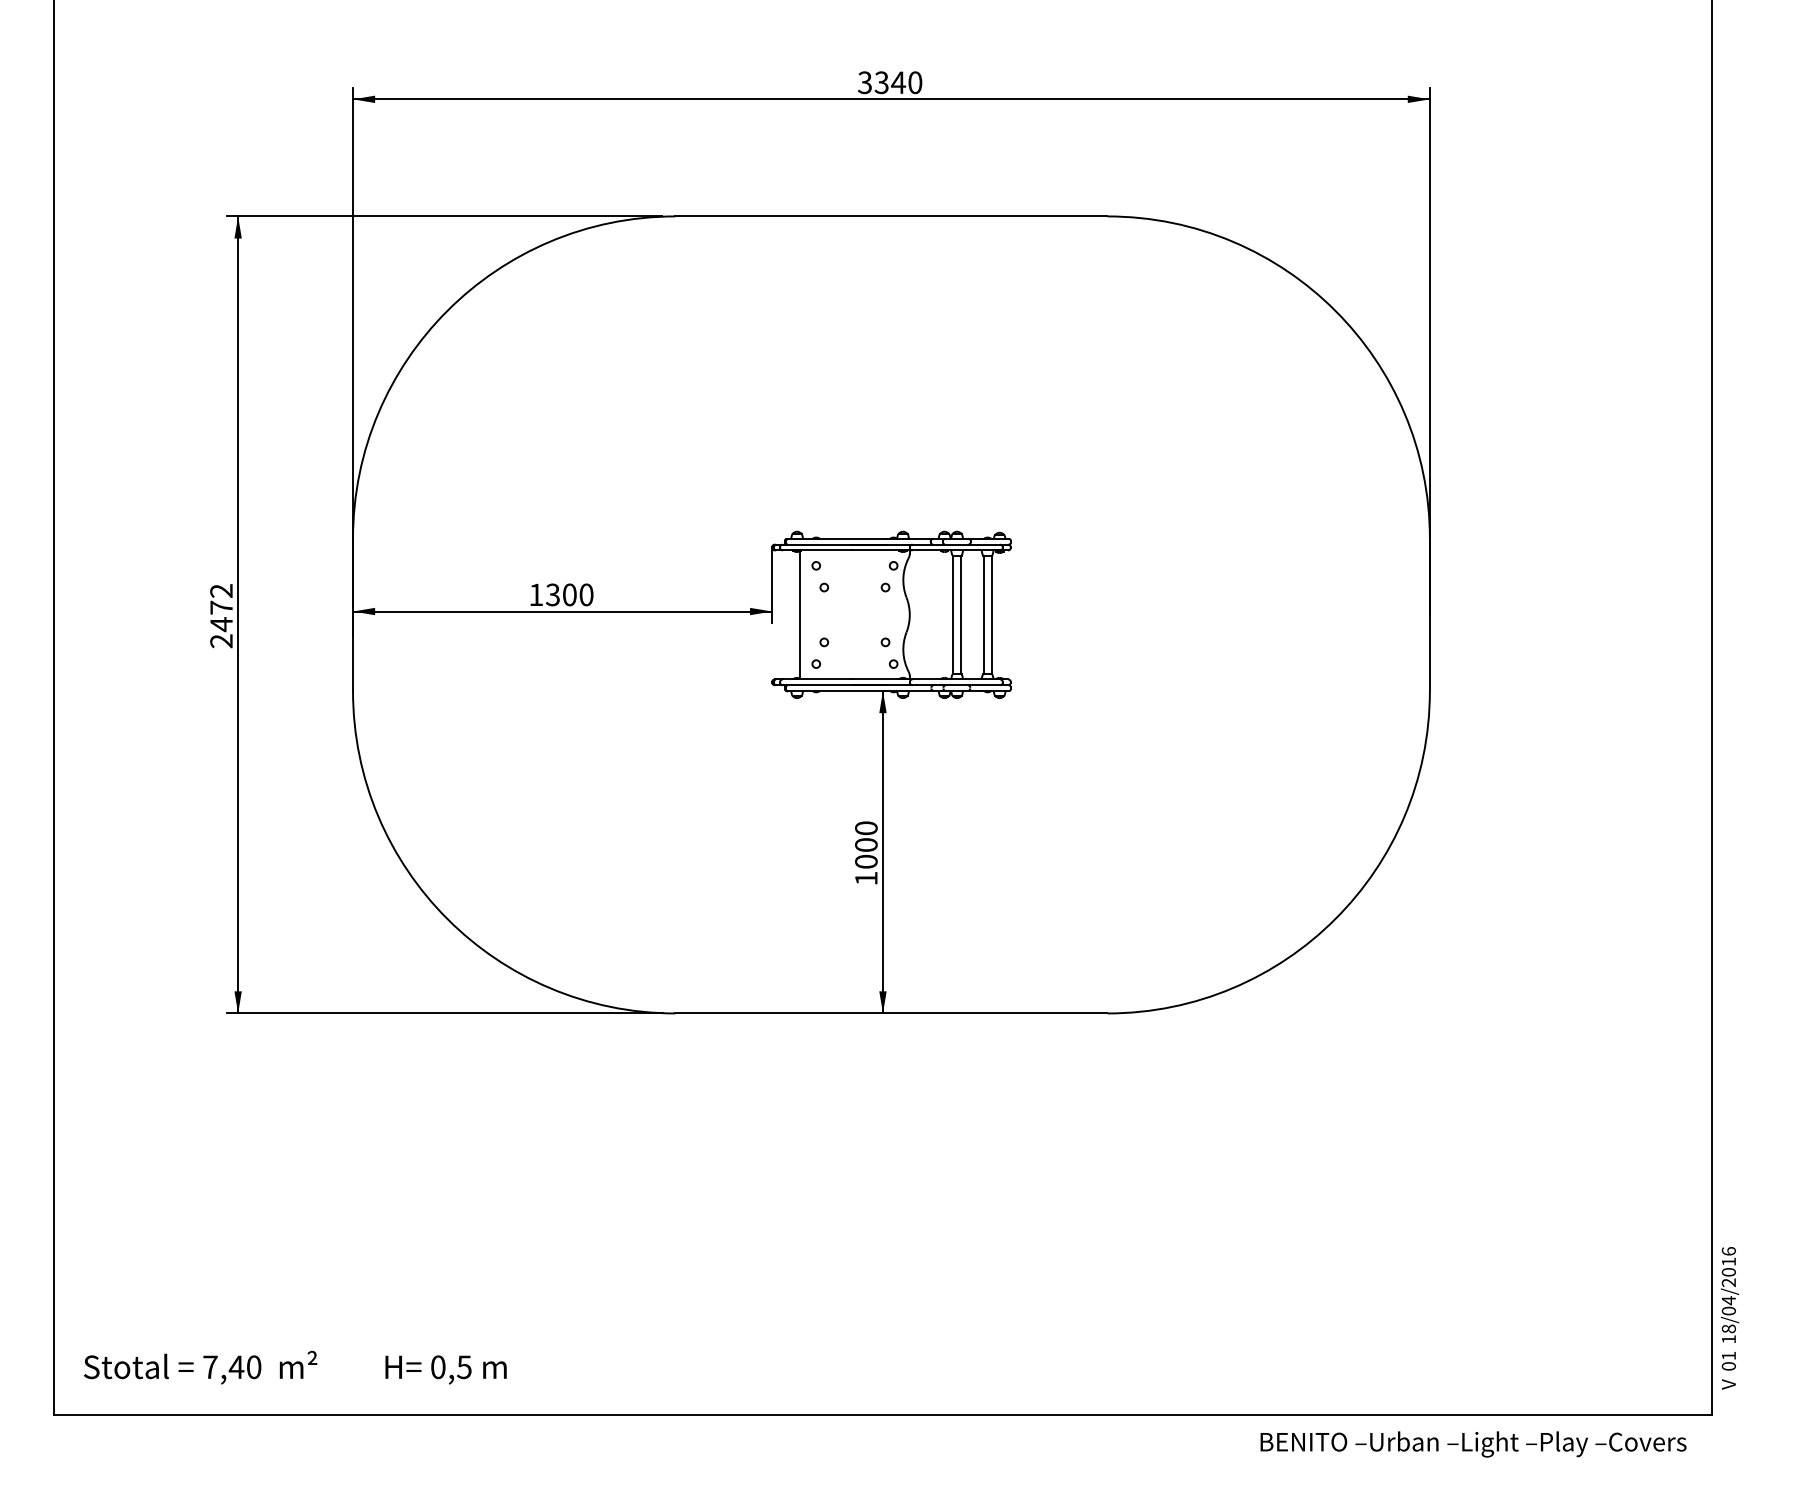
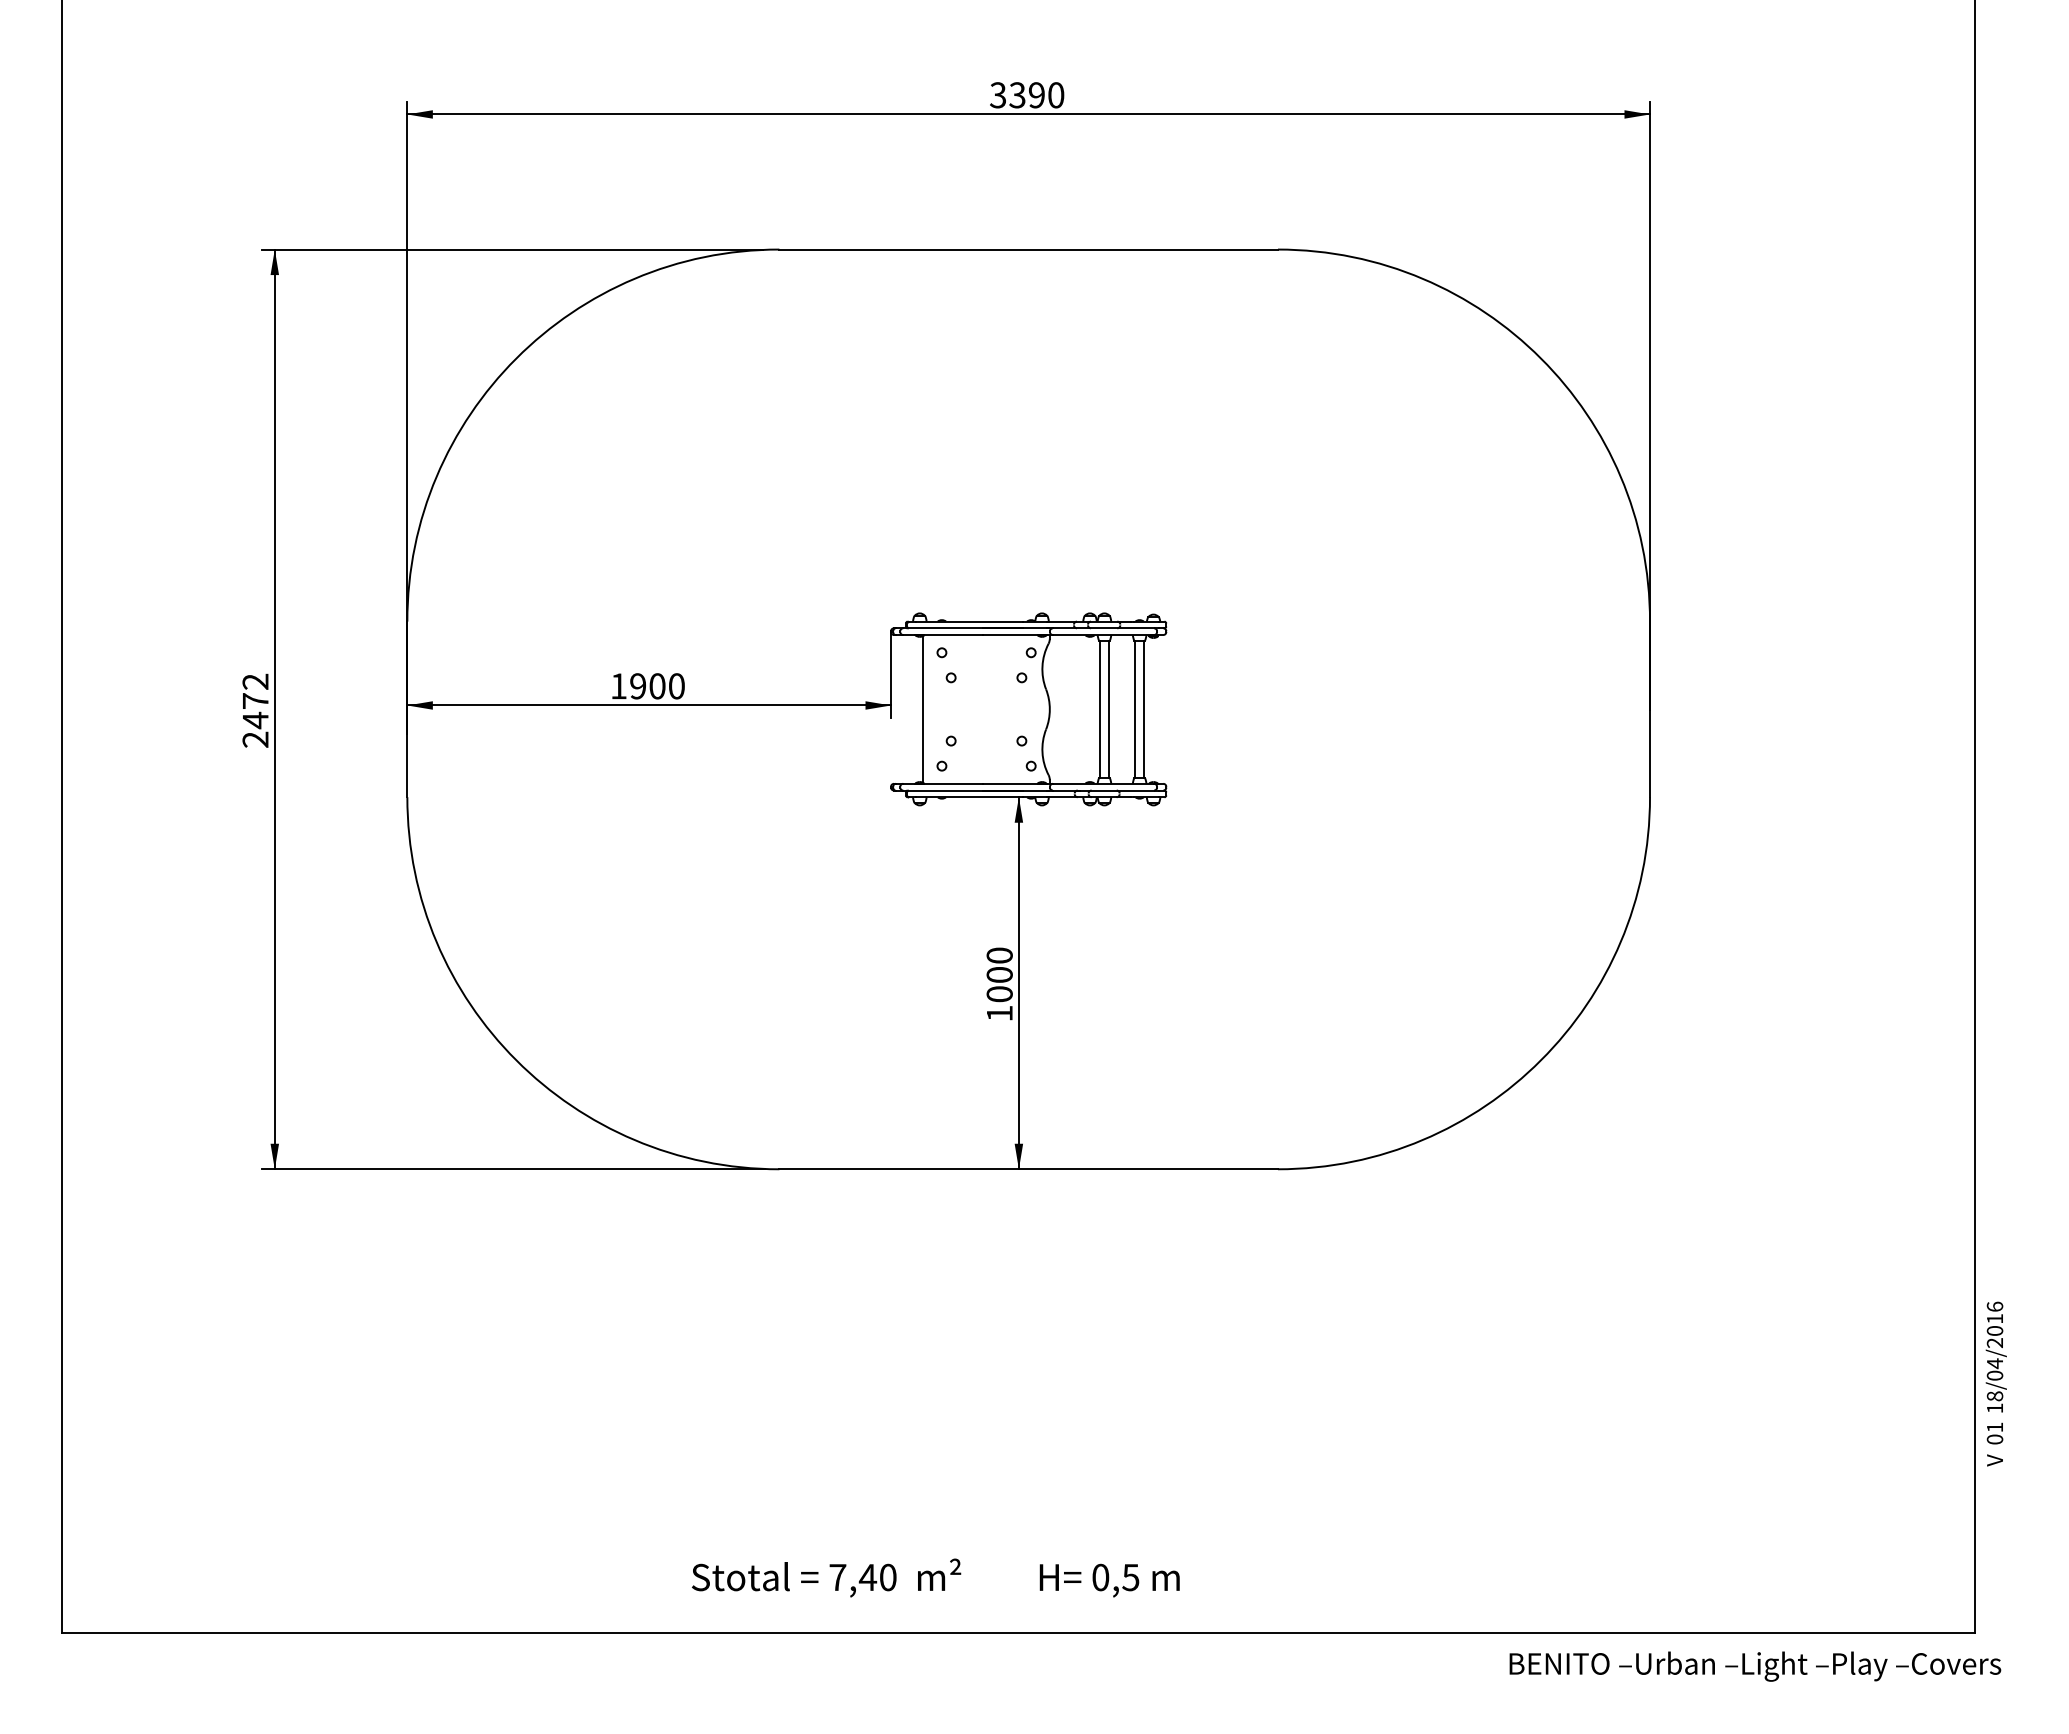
text: (898, 82) -> (1036, 95), 3340 -> 3390
text: (552, 595) -> (637, 686), 1300 -> 1900
text: (1729, 1317) -> (1995, 1383), moved
text: (295, 1367) -> (935, 1577), moved
text: (1473, 1444) -> (1755, 1666), moved

